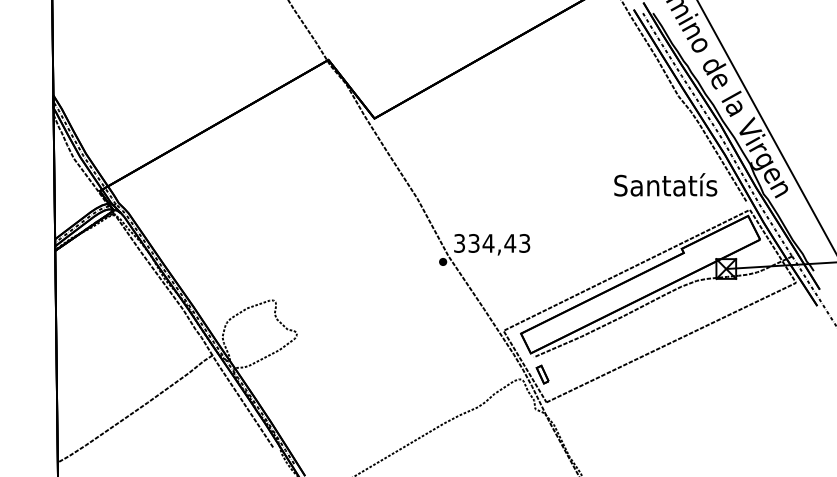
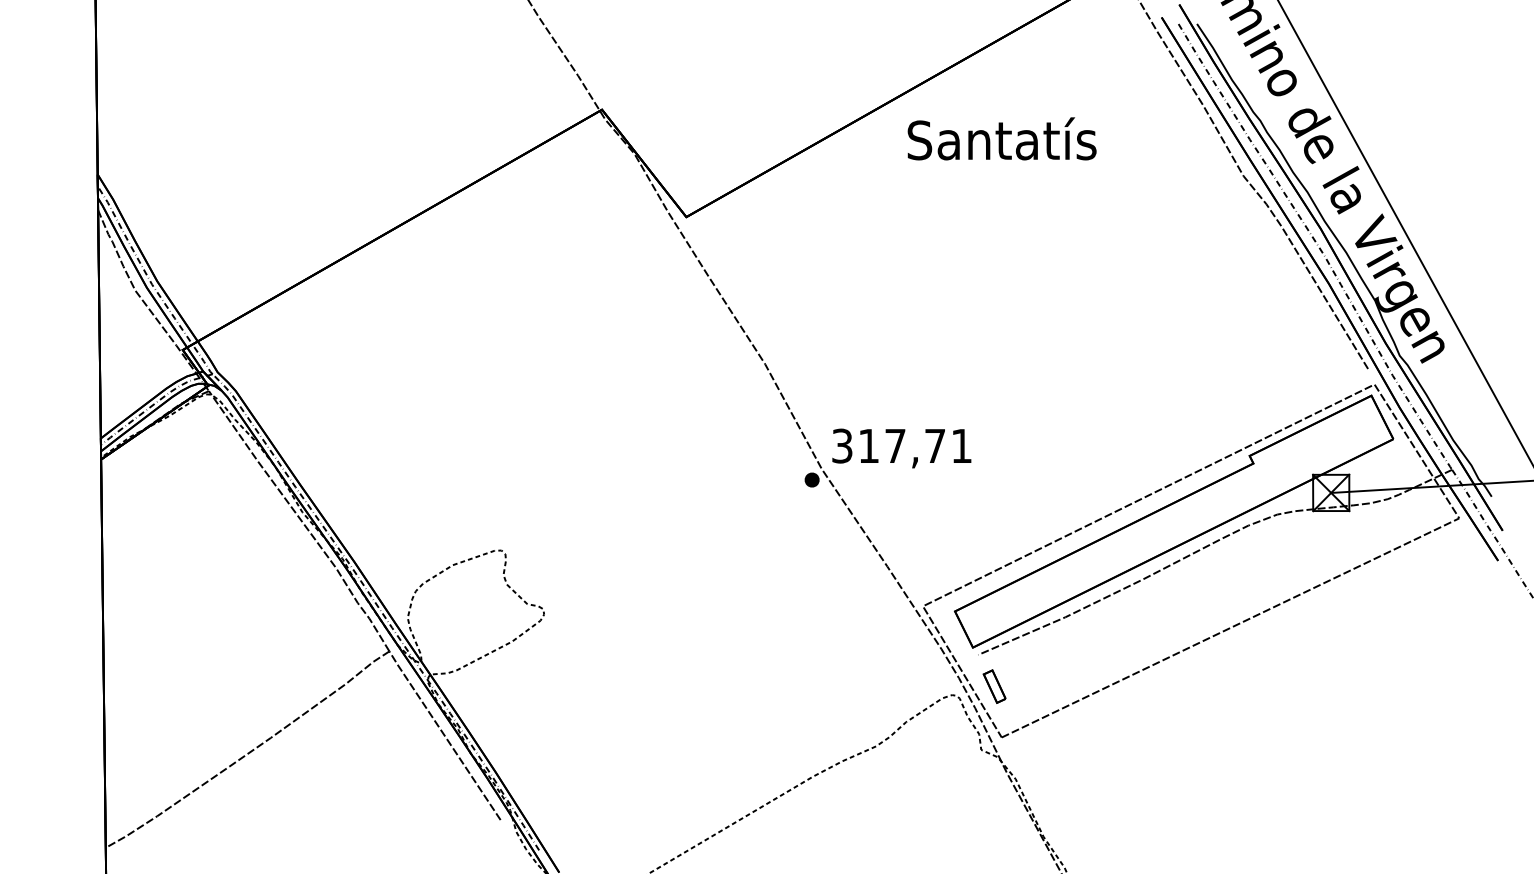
text: (665, 184) -> (1001, 138), moved
text: (499, 243) -> (915, 446), 334,43 -> 317,71

